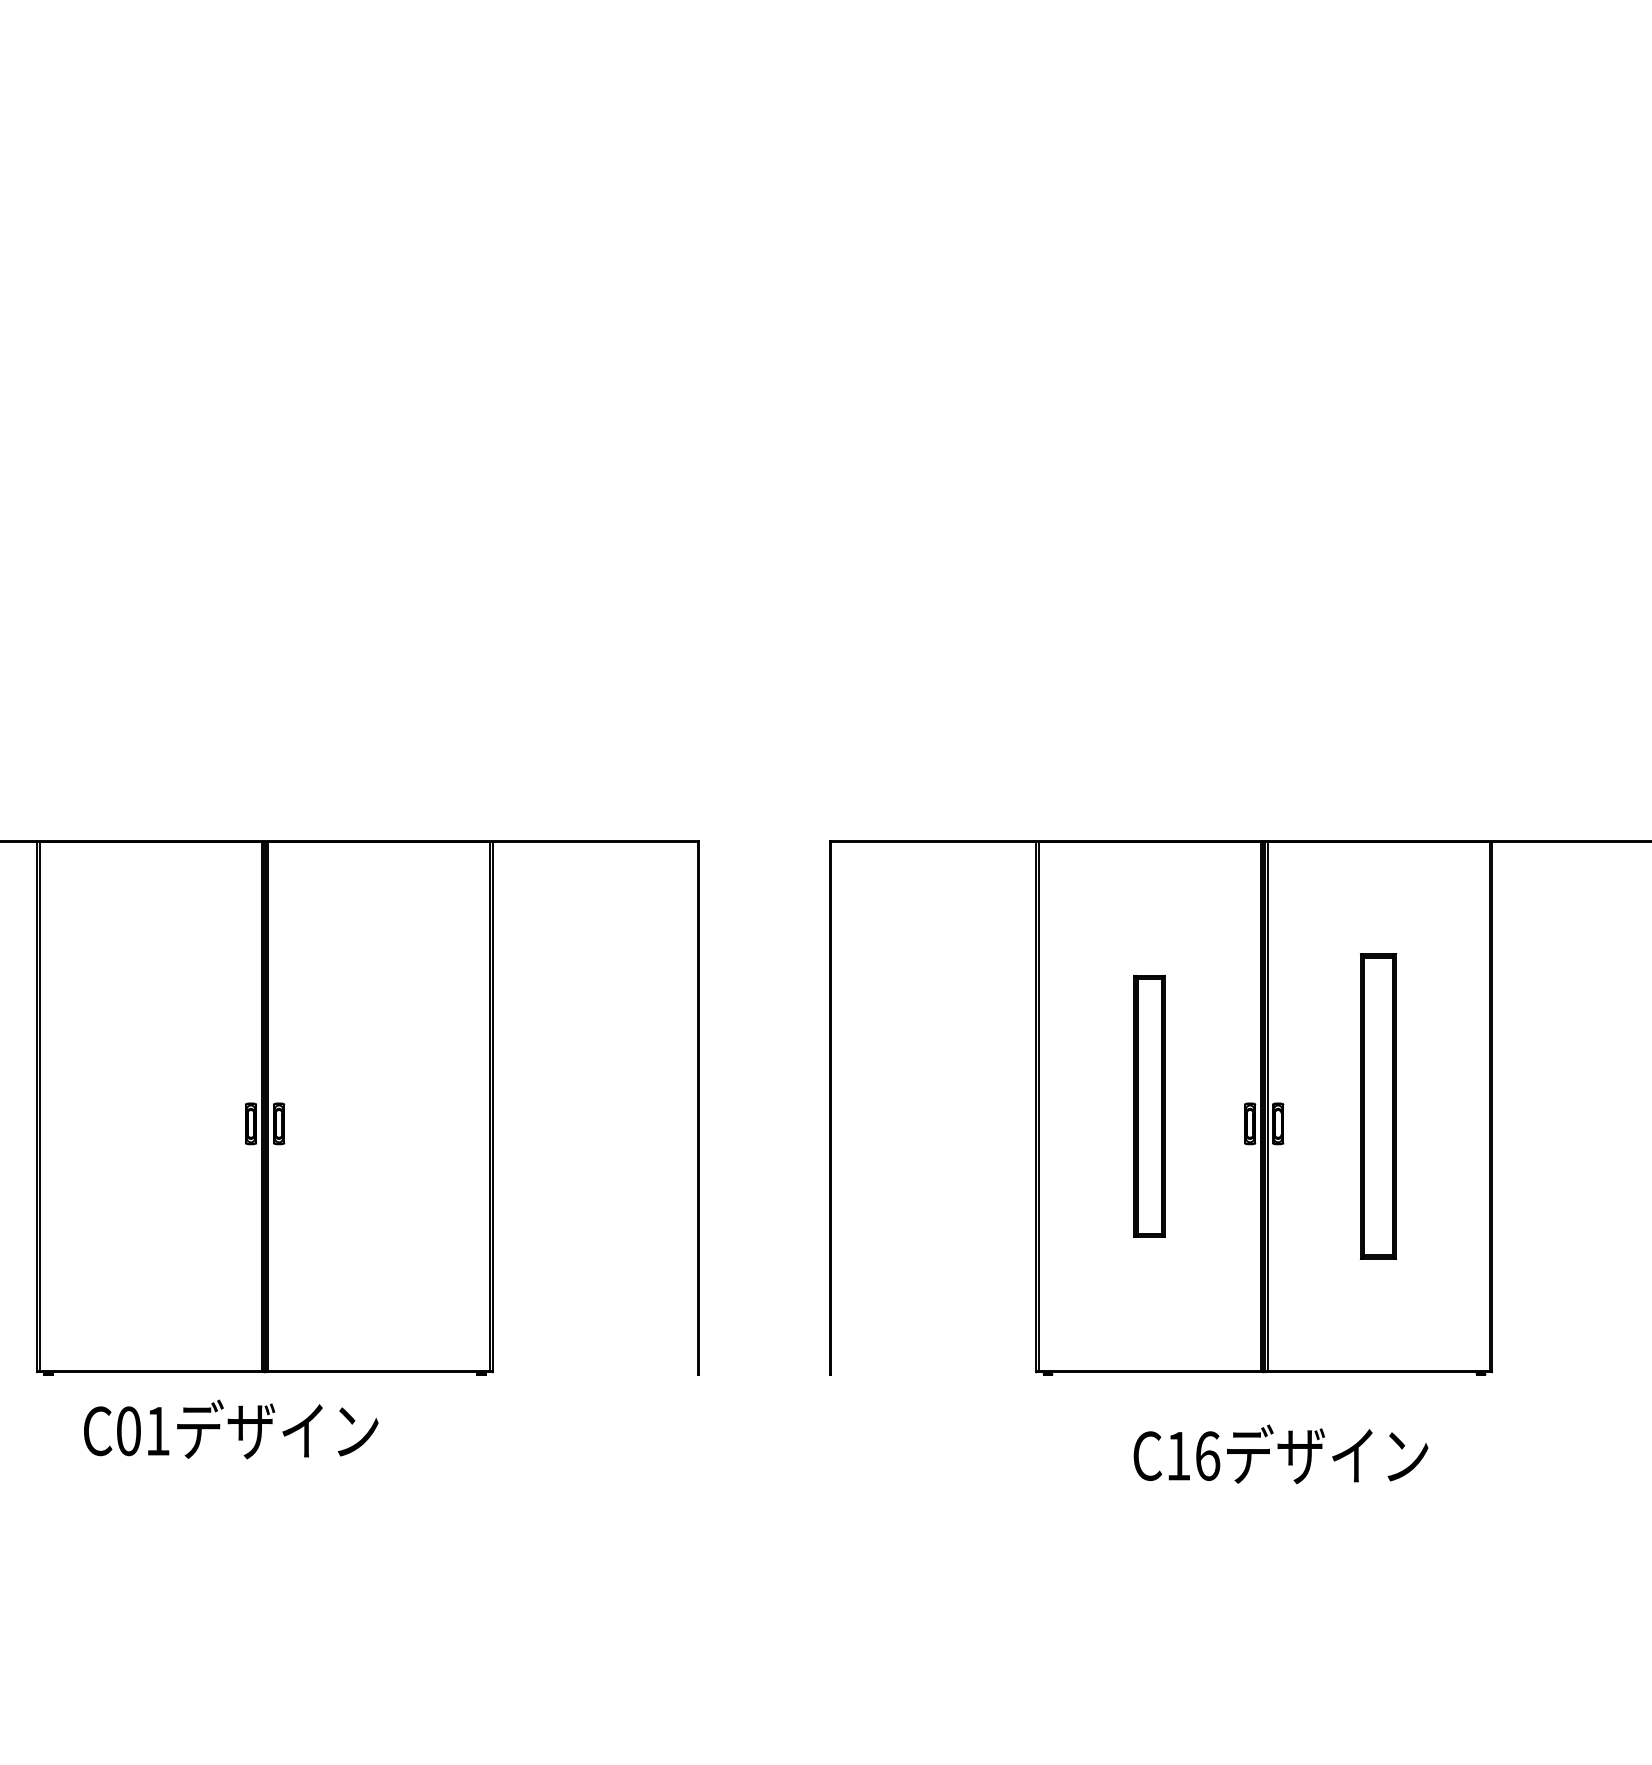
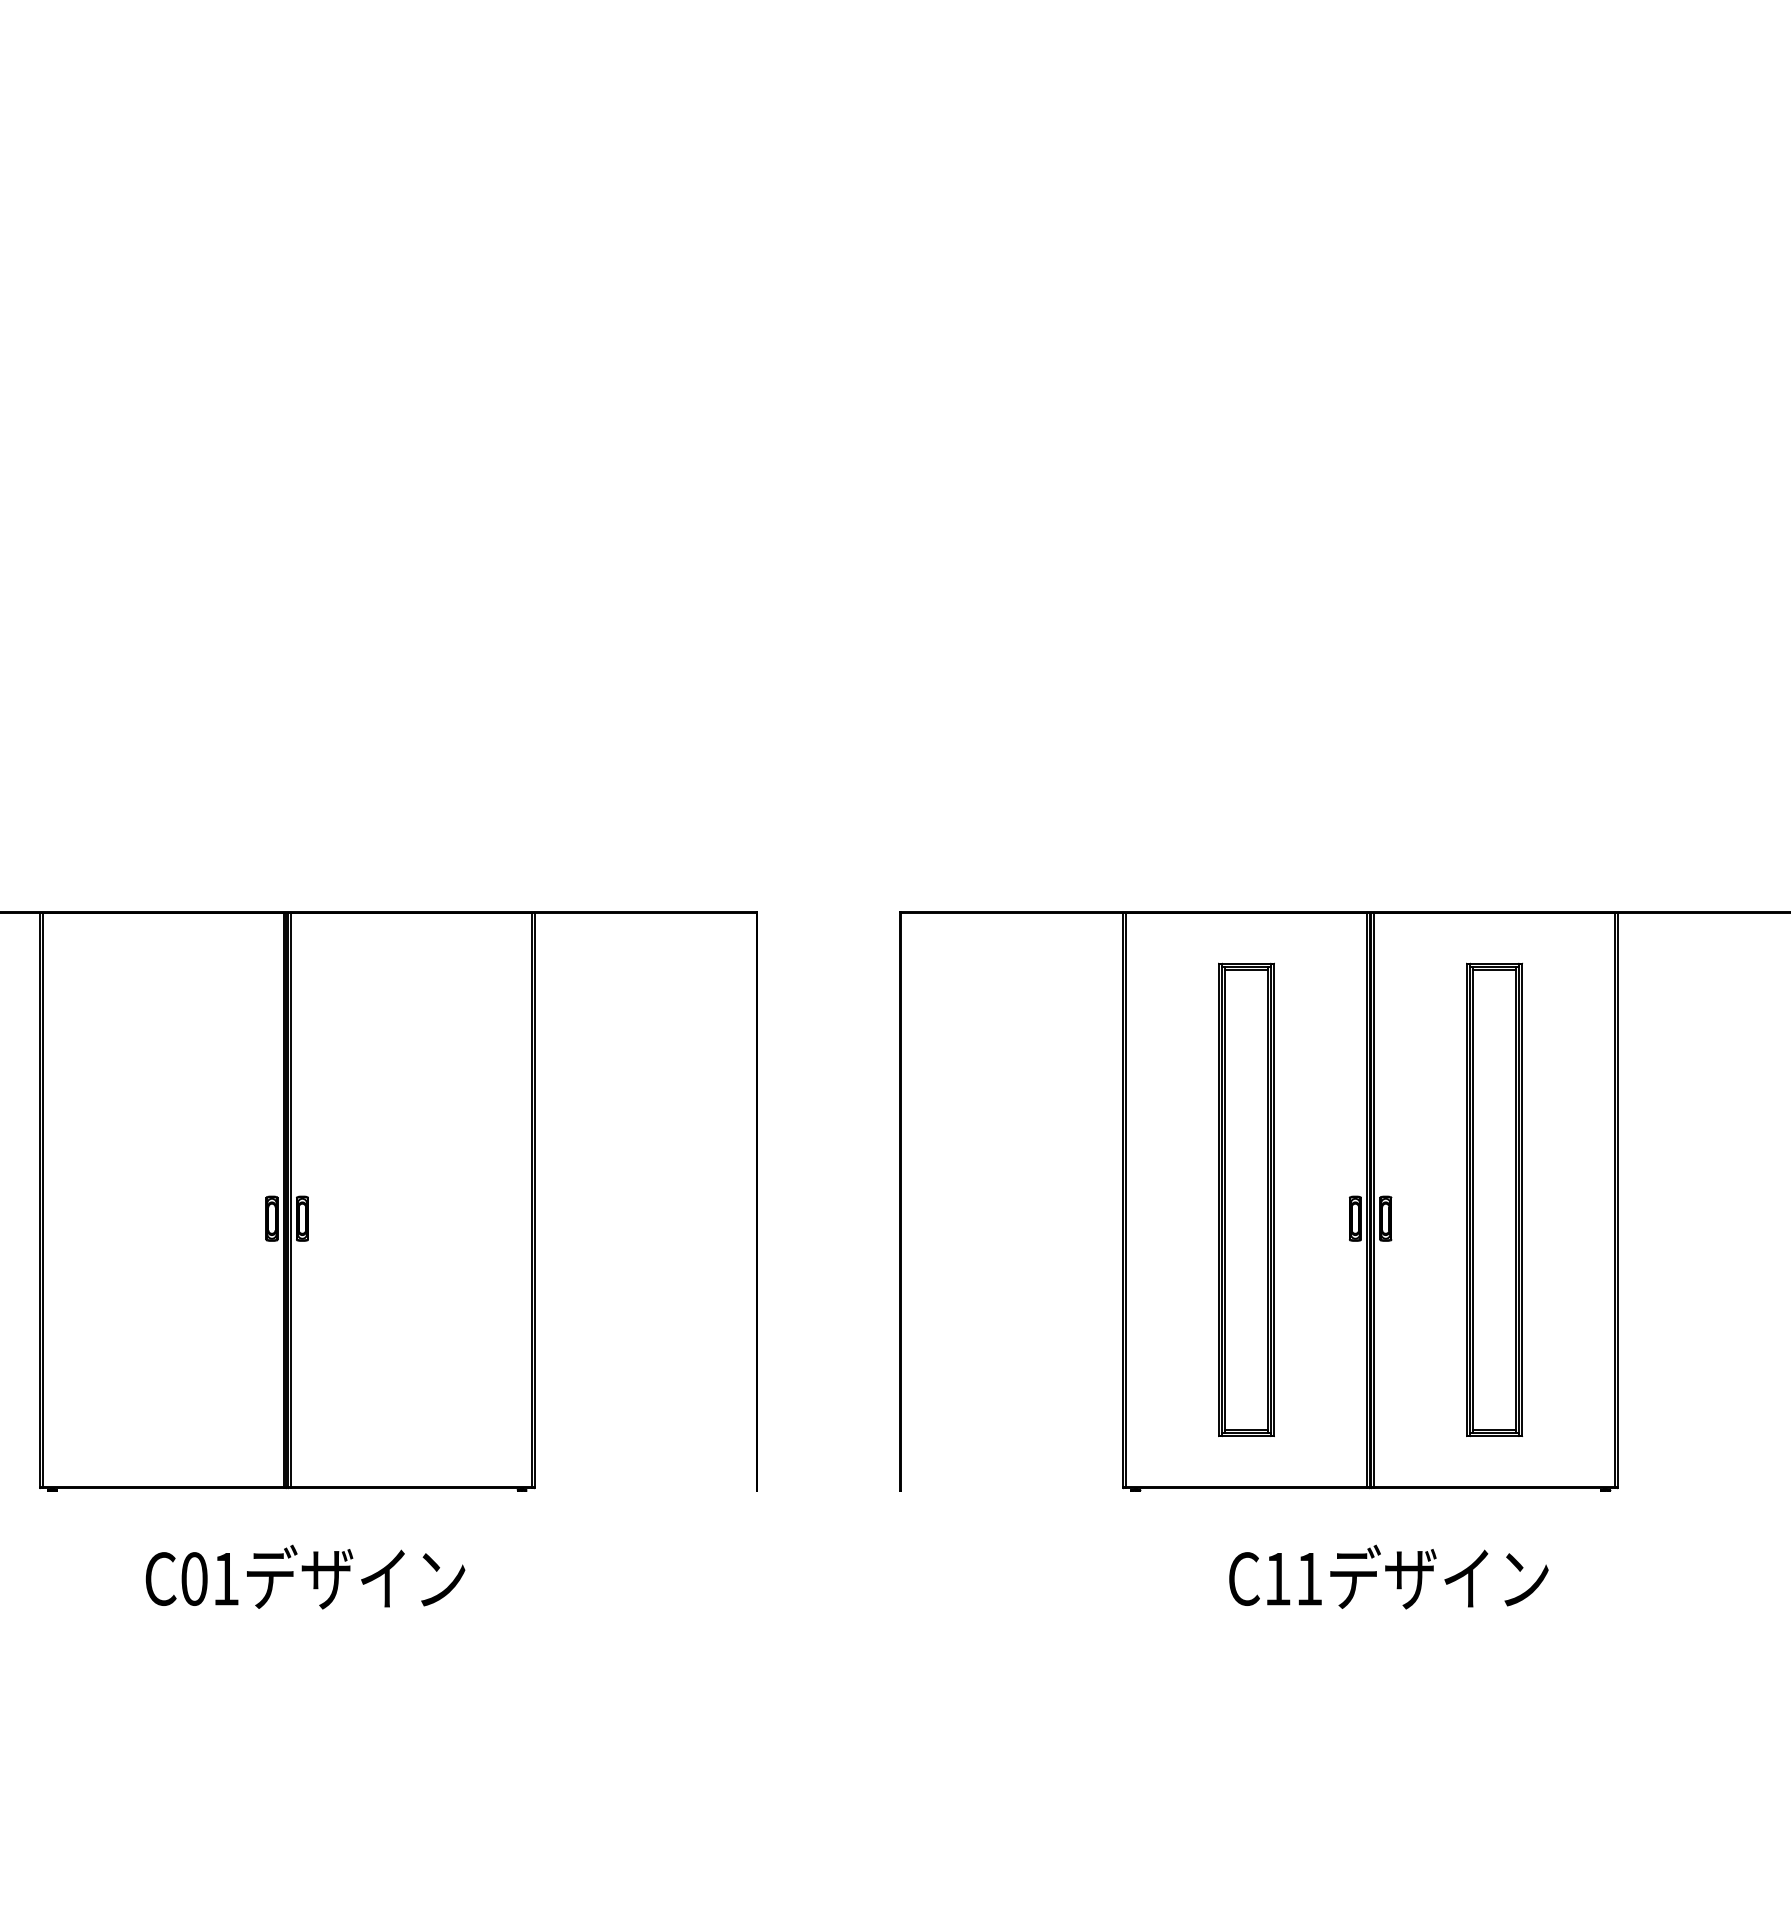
part: (1149, 1106) -> (1246, 1199), size x1.67
part: (1378, 1106) -> (1494, 1199), size x1.43
text: (231, 1428) -> (305, 1576), moved
text: (1207, 1455) -> (1309, 1578), C16 -> C11

